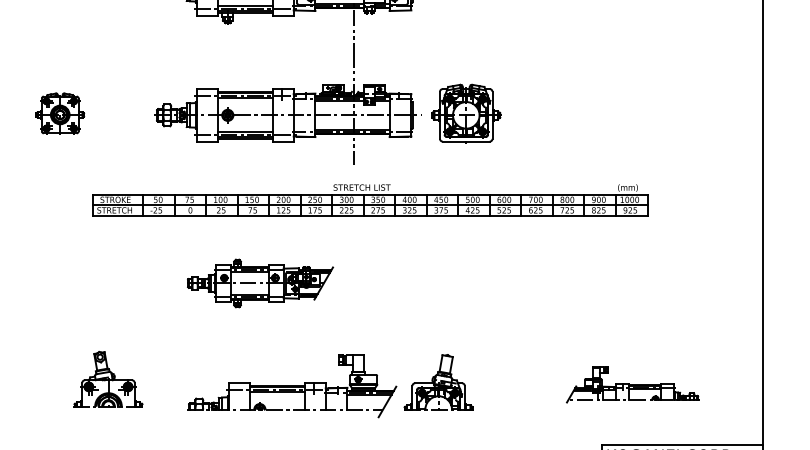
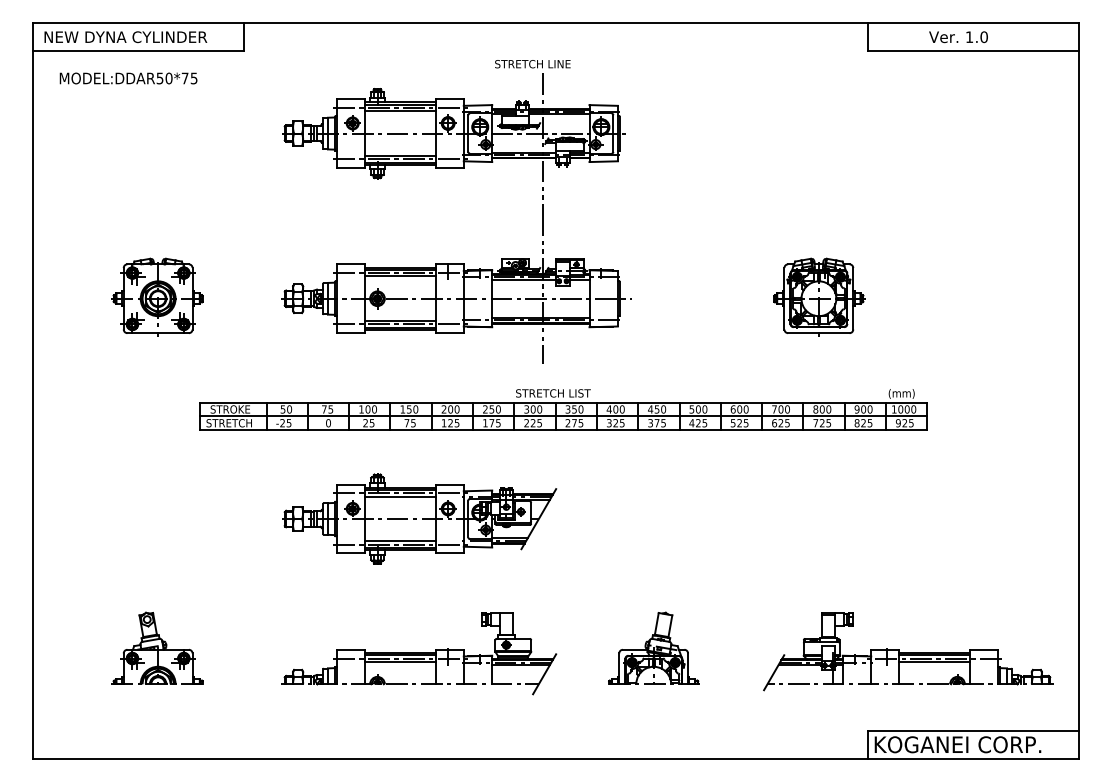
part: (59, 113) -> (157, 296), size x1.43
part: (466, 113) -> (819, 296), moved
part: (259, 283) -> (419, 518), size x1.43
part: (107, 378) -> (157, 647), moved
part: (633, 384) -> (908, 651), size x1.67
part: (291, 386) -> (419, 653), moved

